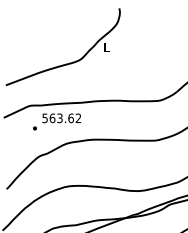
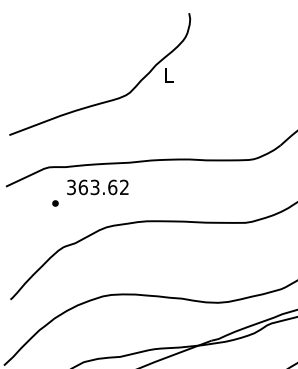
text: (44, 117) -> (70, 186), 563.62 -> 363.62

